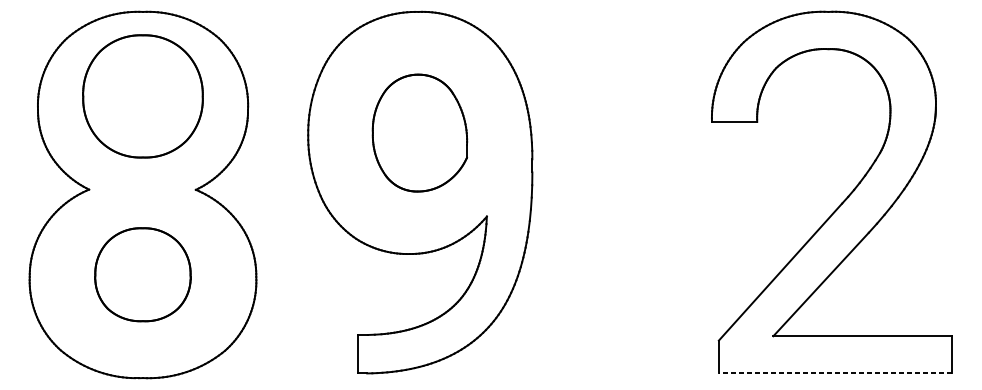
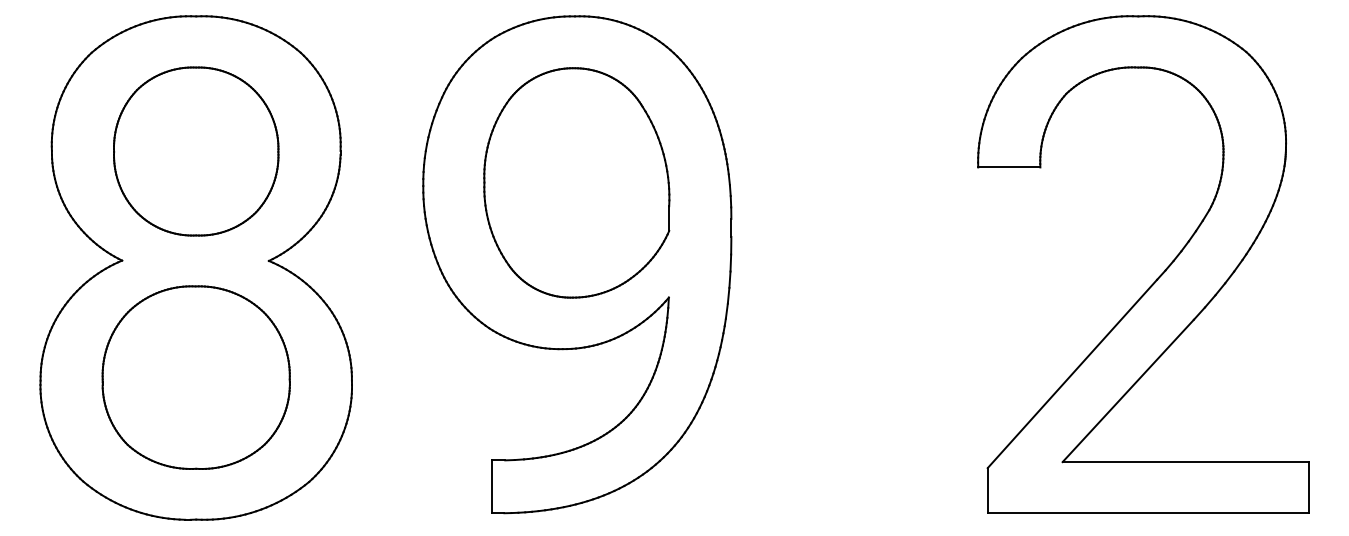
part: (143, 96) -> (196, 151), moved
part: (419, 132) -> (576, 182), size x1.43
part: (142, 274) -> (195, 377), size x1.43
line: (835, 372) -> (1147, 512), dashed -> solid

